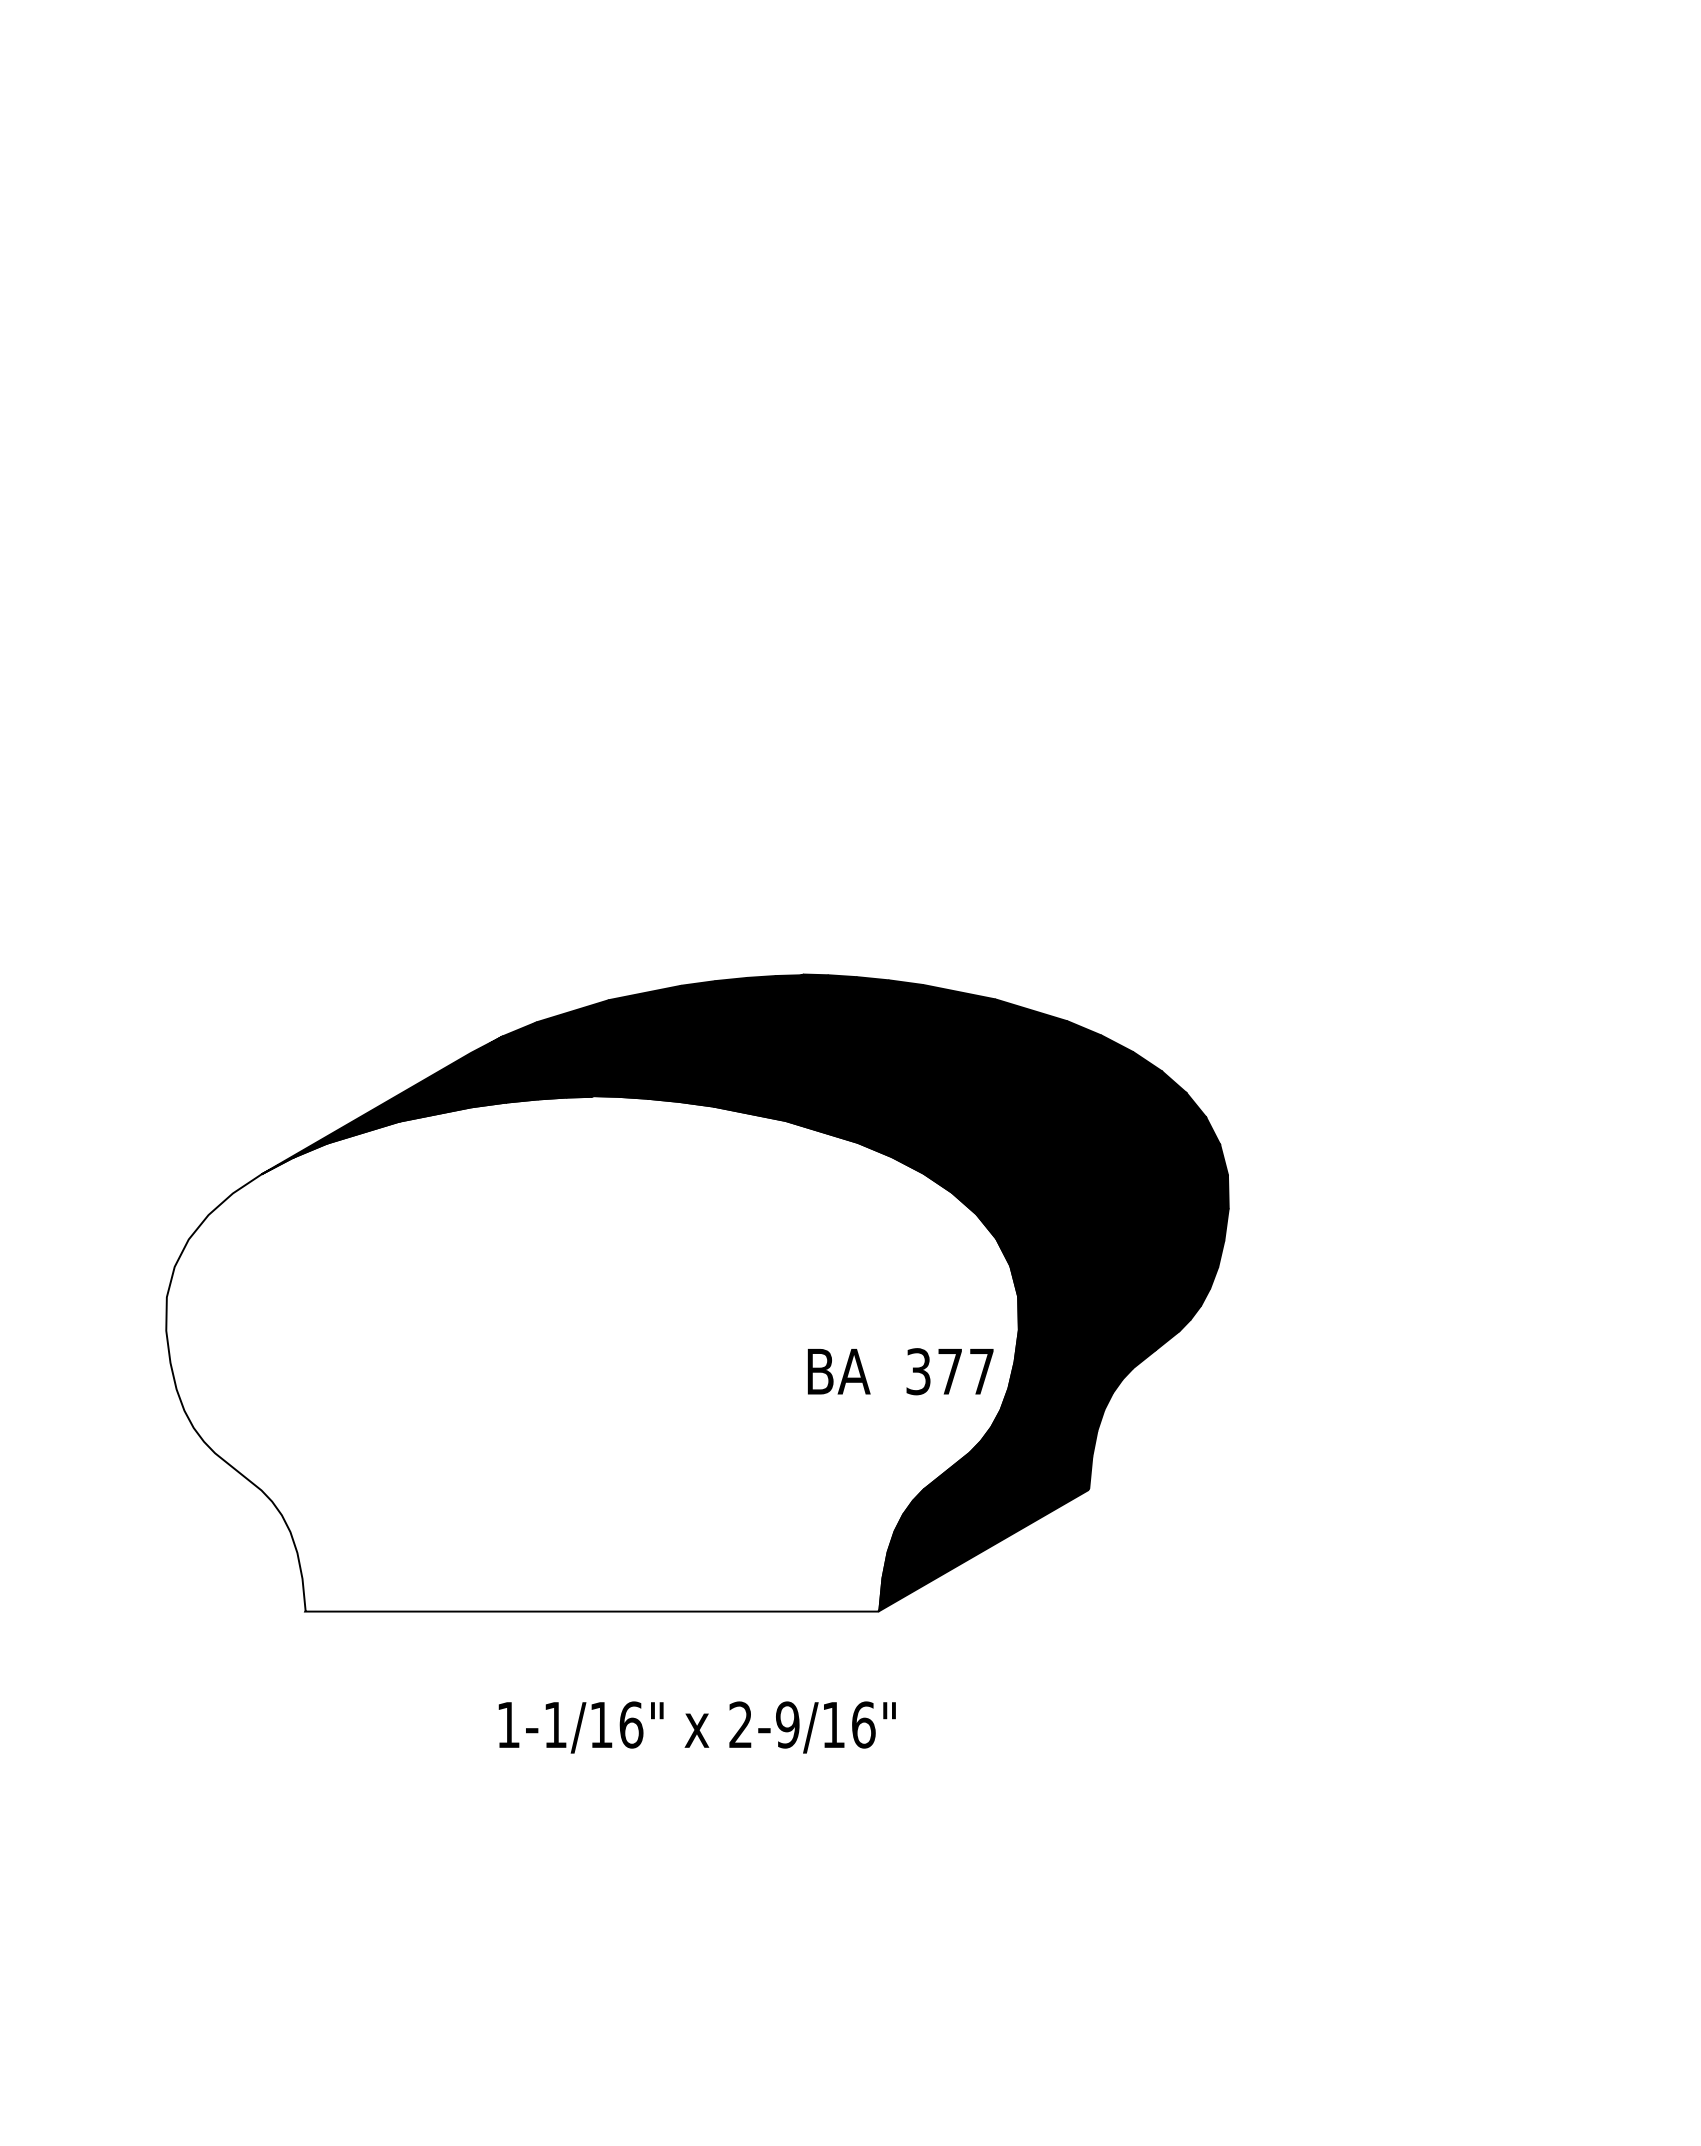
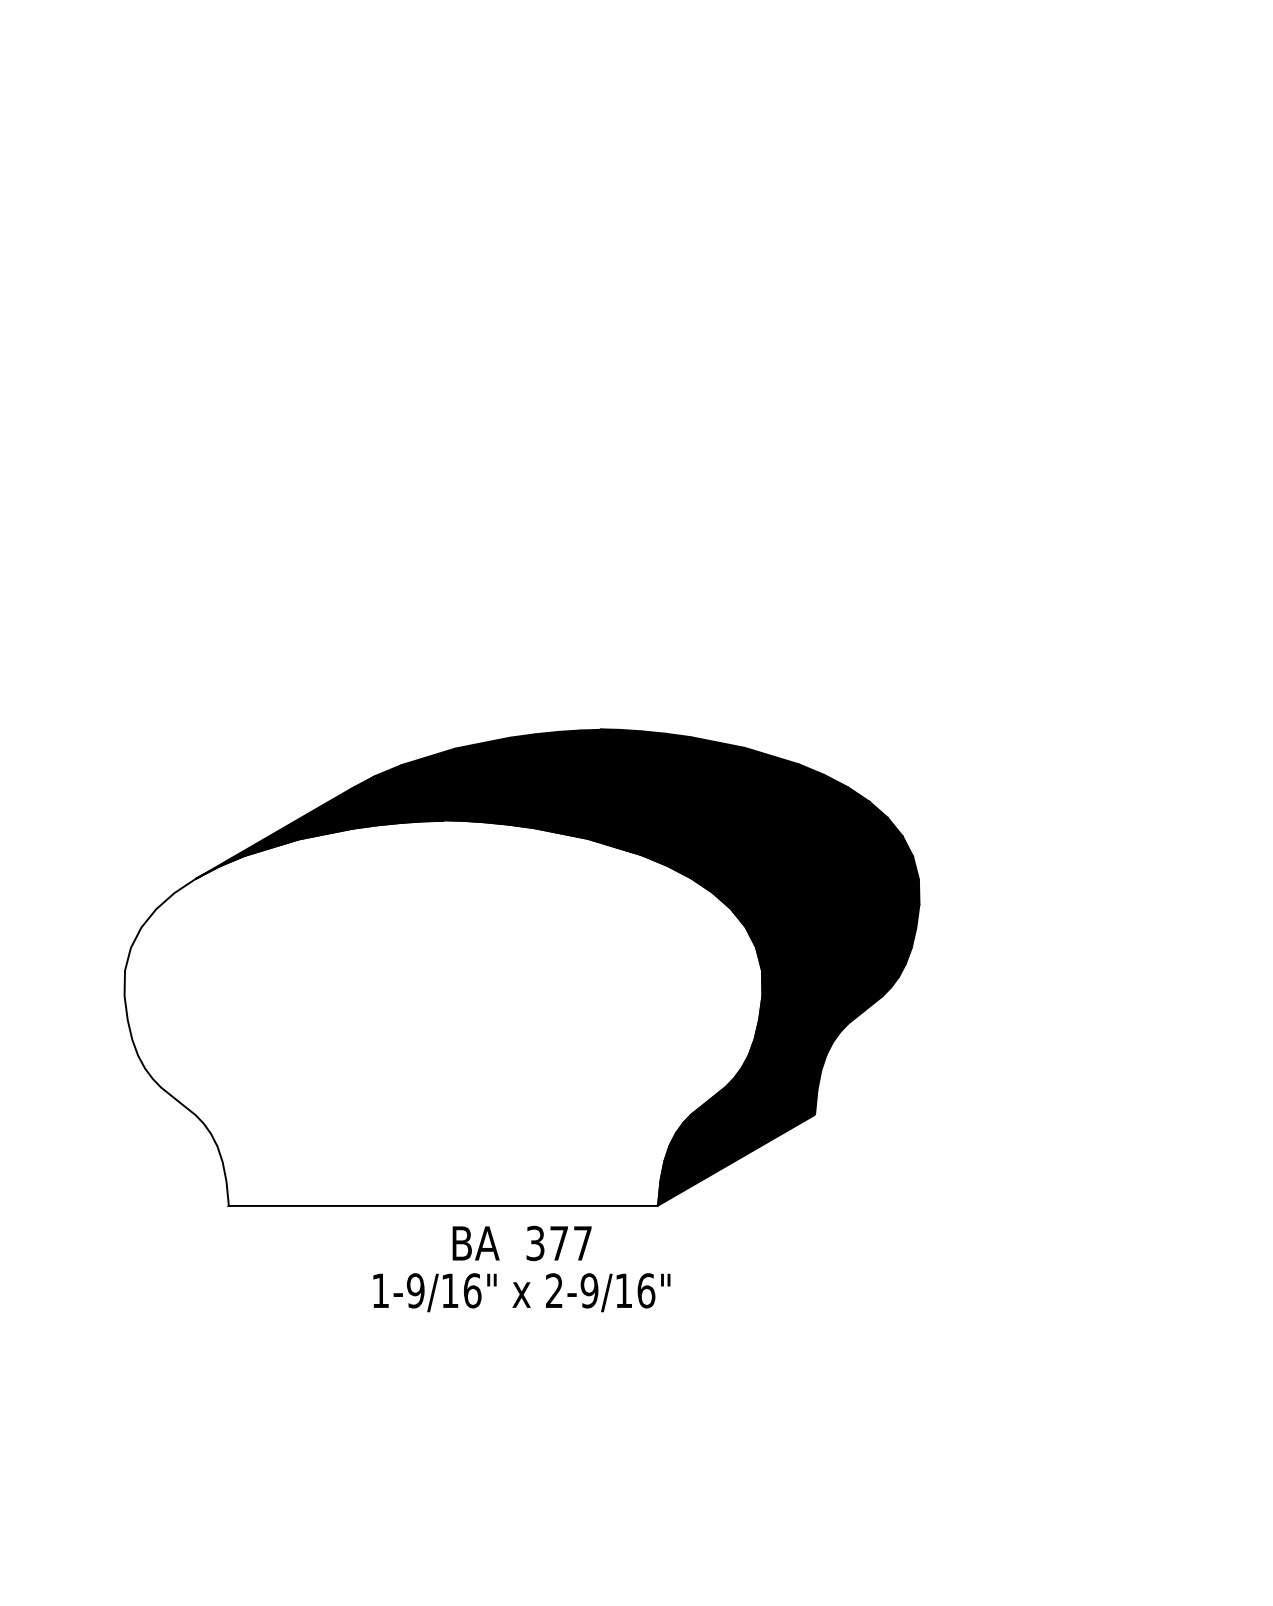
text: (900, 1371) -> (522, 1243), moved
text: (555, 1724) -> (415, 1290), 1-1/16" -> 1-9/16"

